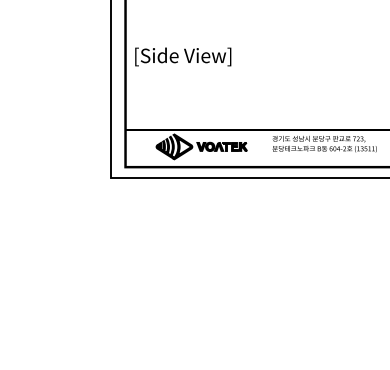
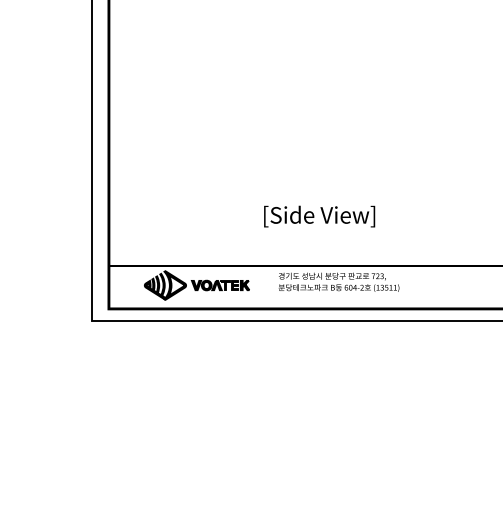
text: (183, 56) -> (319, 216), moved

